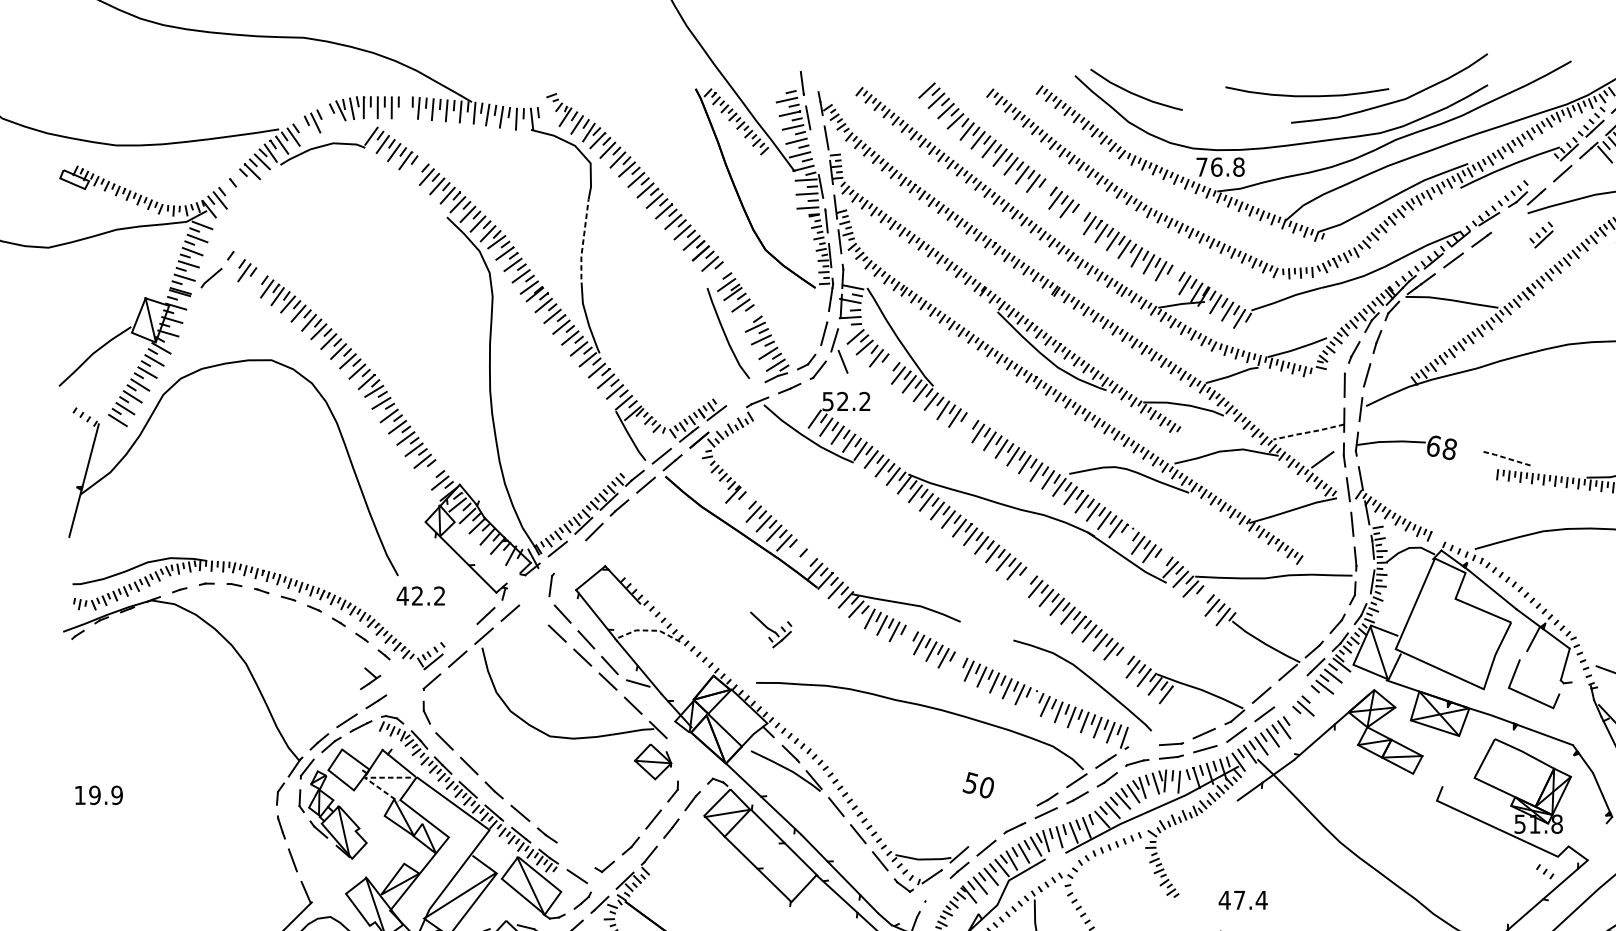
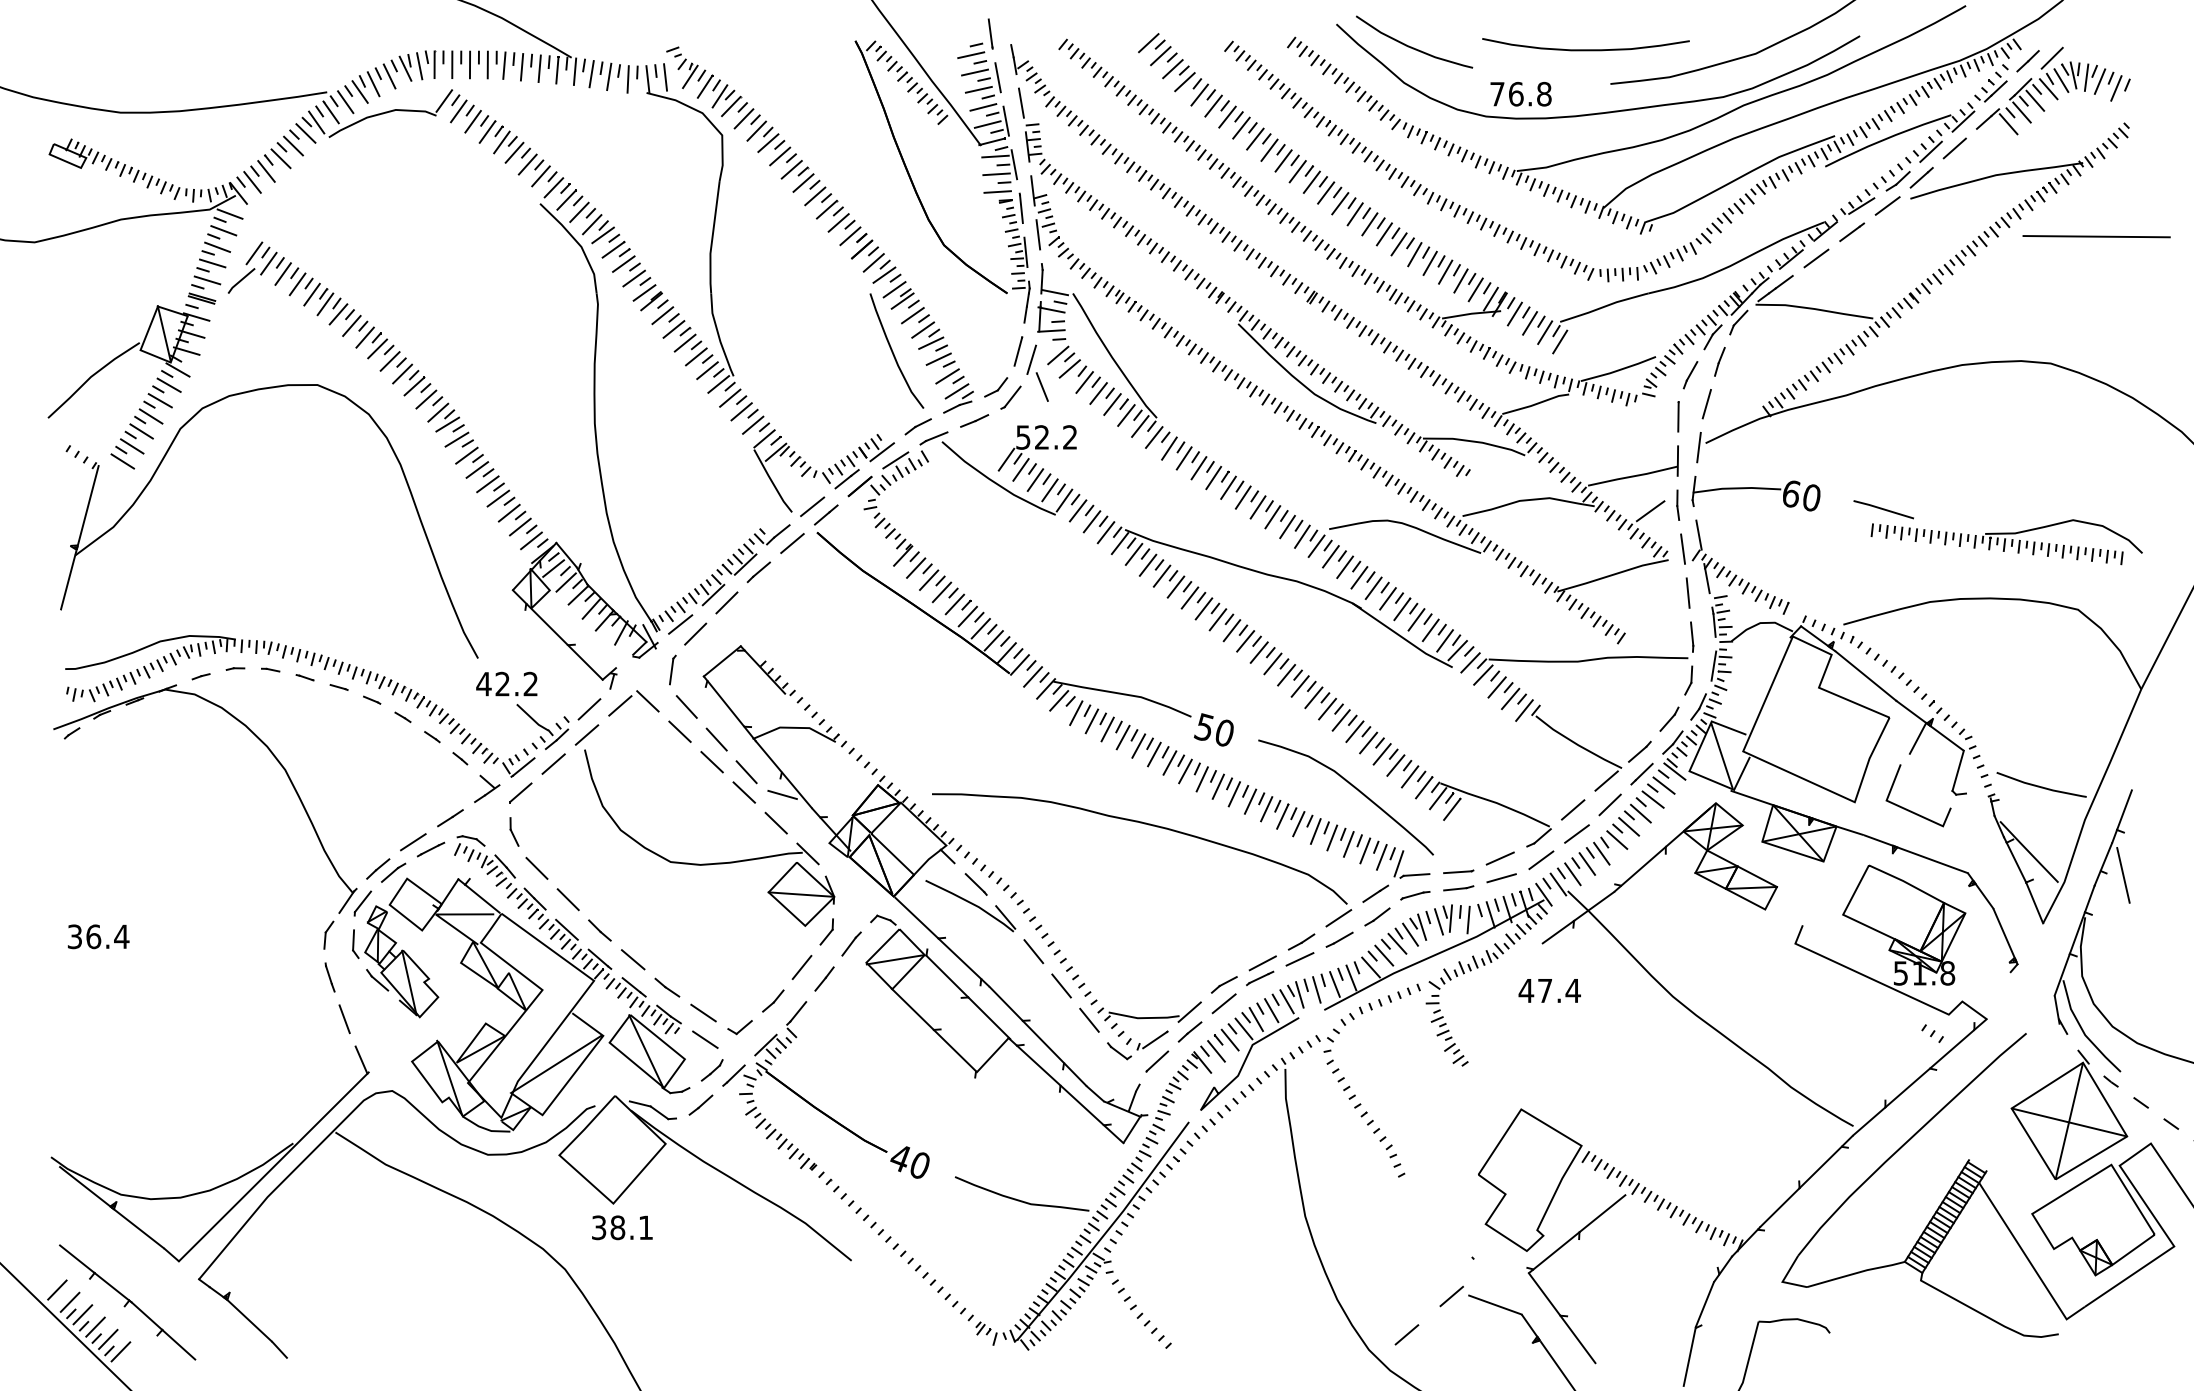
curve: (1306, 95) -> (1585, 49), moved
line: (405, 107) -> (487, 64), added
line: (328, 116) -> (389, 76), added
line: (545, 117) -> (665, 77), added
line: (304, 128) -> (359, 91), added
line: (814, 151) -> (1005, 120), added
text: (1220, 167) -> (1520, 94), moved
line: (416, 168) -> (501, 142), added
line: (242, 181) -> (280, 158), added
line: (231, 191) -> (266, 171), added
line: (1044, 191) -> (1297, 171), added
line: (1078, 217) -> (1340, 203), added
line: (1509, 218) -> (1887, 205), added
part: (1541, 234) -> (1927, 145), moved
line: (582, 244) -> (712, 238), dashed -> solid
line: (221, 256) -> (254, 253), added
line: (232, 264) -> (268, 263), added
line: (718, 273) -> (884, 274), added
line: (1172, 277) -> (1460, 280), added
line: (255, 280) -> (297, 284), added
line: (749, 316) -> (923, 329), added
line: (1251, 325) -> (1560, 341), added
line: (887, 366) -> (1098, 393), added
part: (744, 392) -> (917, 426), added
line: (727, 419) -> (895, 460), added
line: (966, 426) -> (1198, 468), added
line: (1308, 432) -> (1632, 476), dashed -> solid
text: (1449, 448) -> (1811, 497), 68 -> 60
line: (1506, 458) -> (1883, 509), dashed -> solid
line: (431, 471) -> (520, 526), added
line: (743, 504) -> (916, 567), added
line: (1127, 537) -> (1402, 609), added
line: (794, 552) -> (980, 628), added
line: (569, 556) -> (695, 633), added
line: (804, 561) -> (993, 640), added
line: (1160, 561) -> (1444, 640), added
line: (1024, 579) -> (1272, 663), added
line: (1201, 598) -> (1496, 687), added
line: (531, 609) -> (647, 701), added
part: (770, 629) -> (542, 726), moved
line: (647, 630) -> (794, 727), dashed -> solid
line: (906, 638) -> (1122, 737), added
line: (1121, 660) -> (1395, 765), added
line: (955, 665) -> (1185, 771), added
part: (370, 678) -> (487, 788), moved
line: (1290, 691) -> (1609, 804), added
line: (1314, 698) -> (1640, 813), added
line: (1032, 700) -> (1282, 816), added
line: (1296, 718) -> (1617, 839), added
line: (1138, 746) -> (1416, 874), added
part: (653, 761) -> (801, 894), size x1.43
line: (366, 777) -> (437, 914), dashed -> solid
text: (978, 784) -> (1213, 729), moved
text: (98, 795) -> (98, 936), 19.9 -> 36.4
line: (1016, 816) -> (1262, 963), added
part: (985, 832) -> (1223, 984), added
line: (575, 855) -> (703, 1012), added
line: (933, 893) -> (1157, 1061), added
text: (1243, 900) -> (1549, 990), moved

